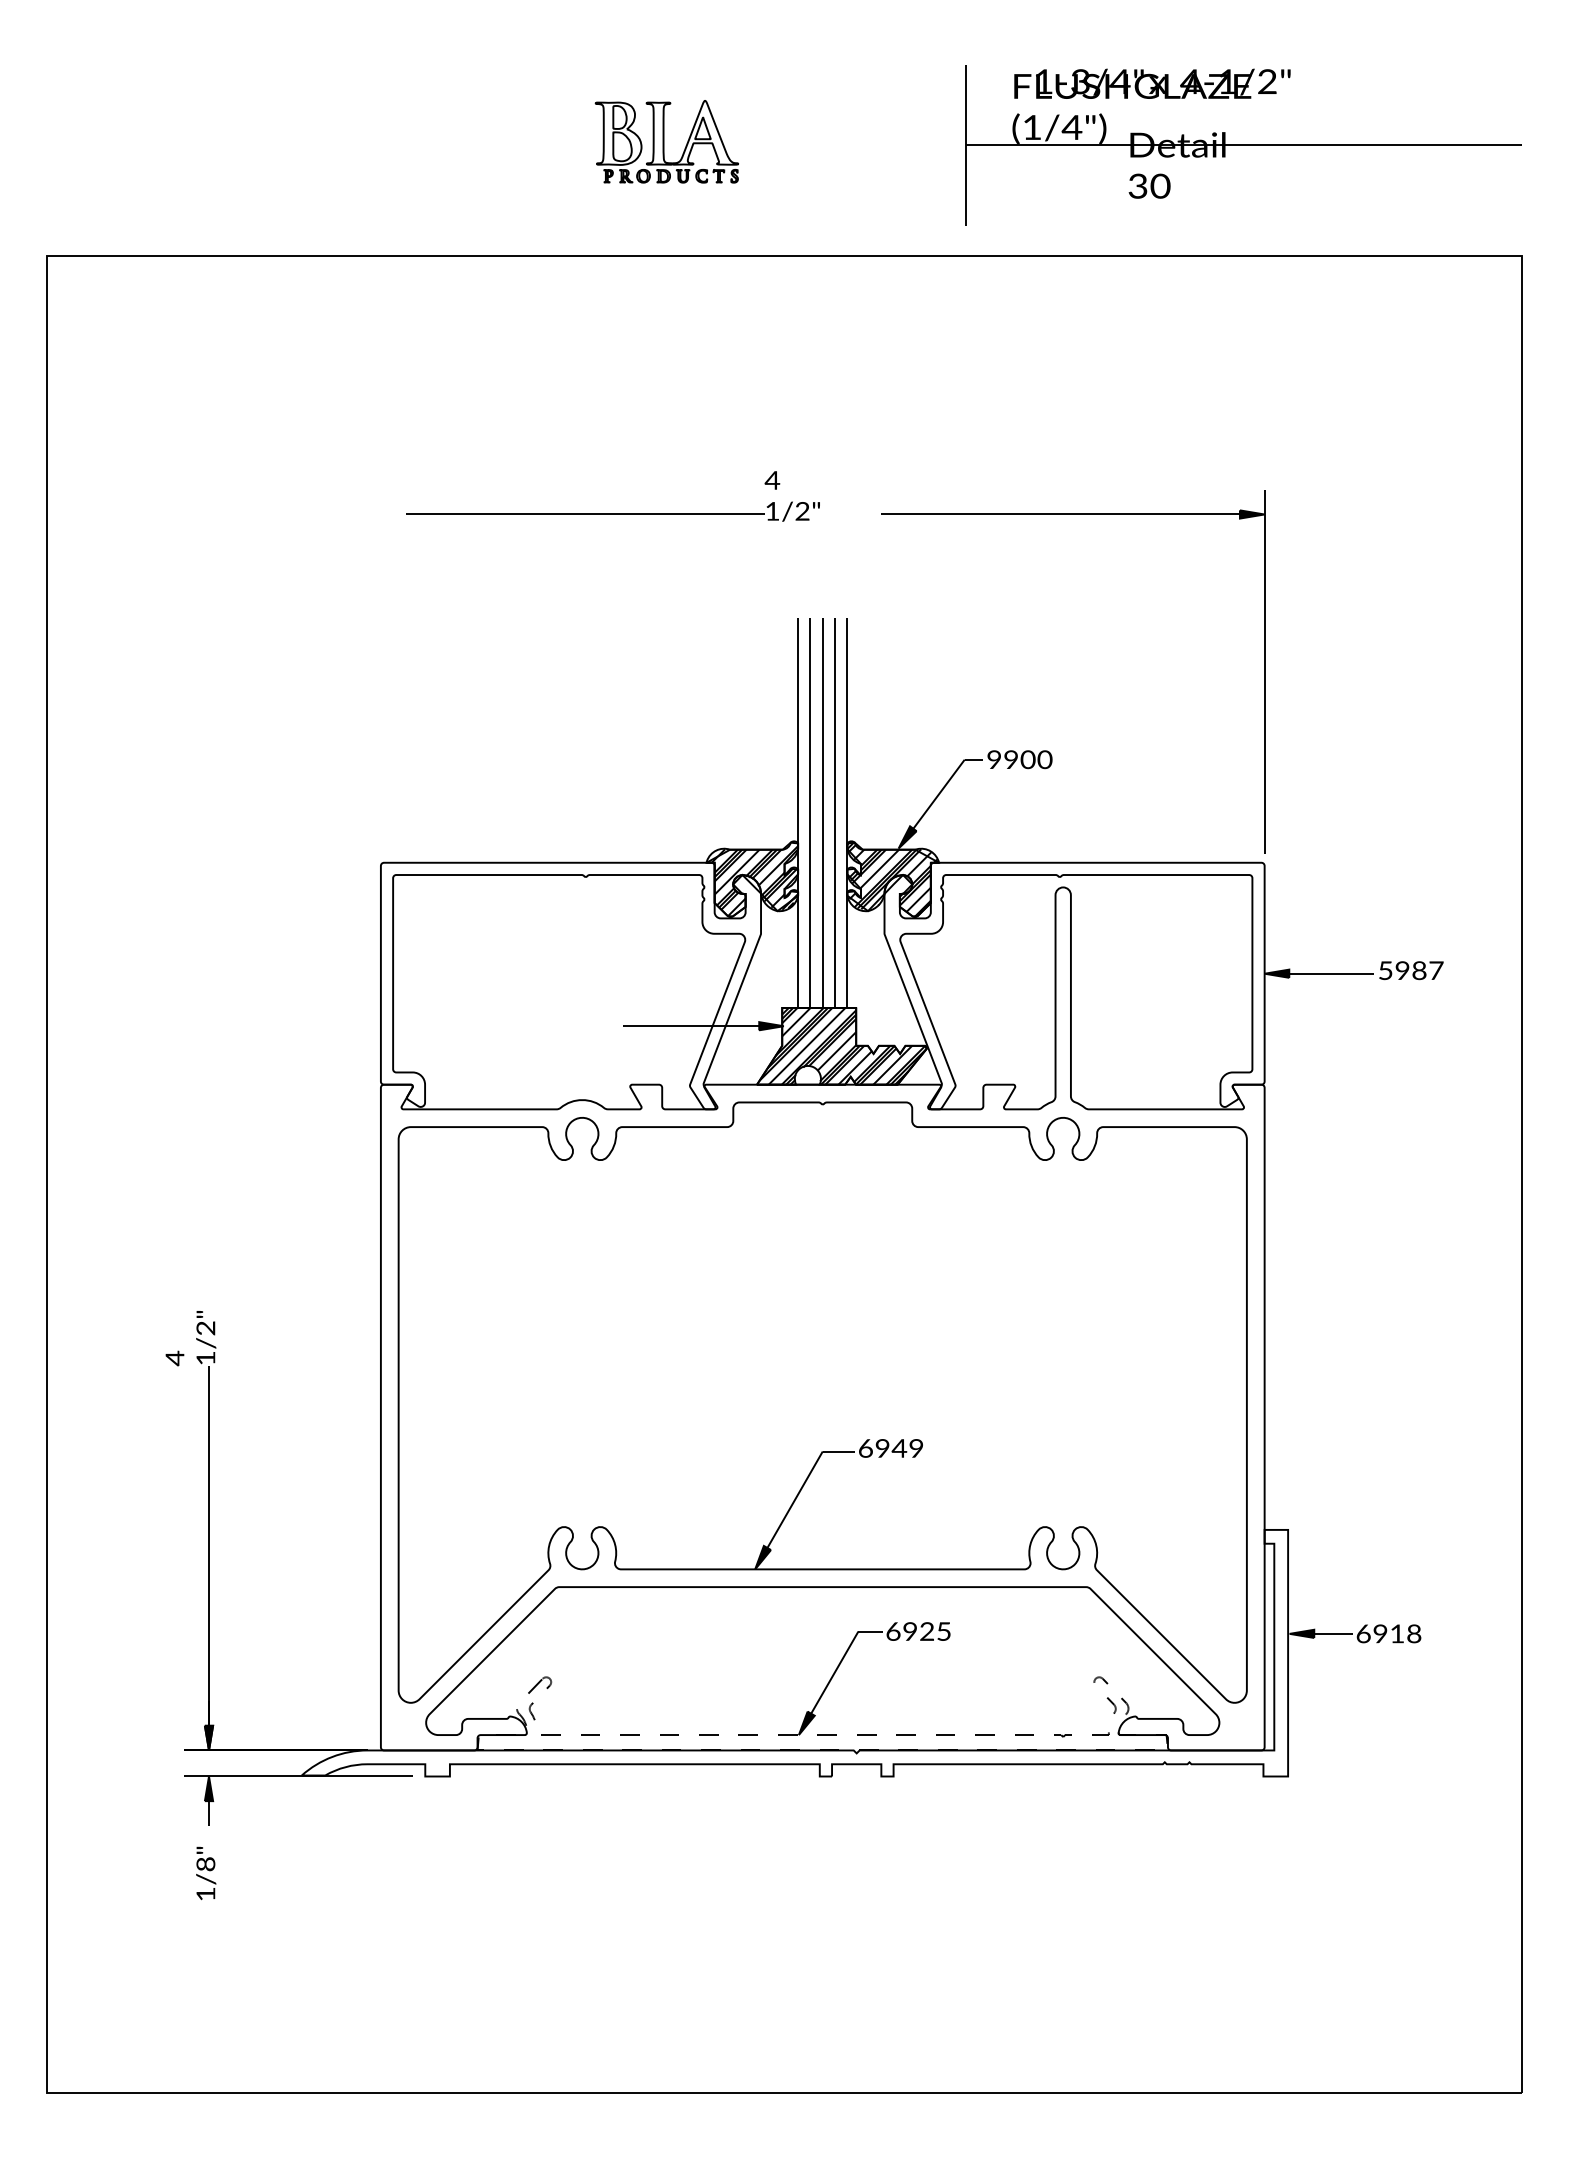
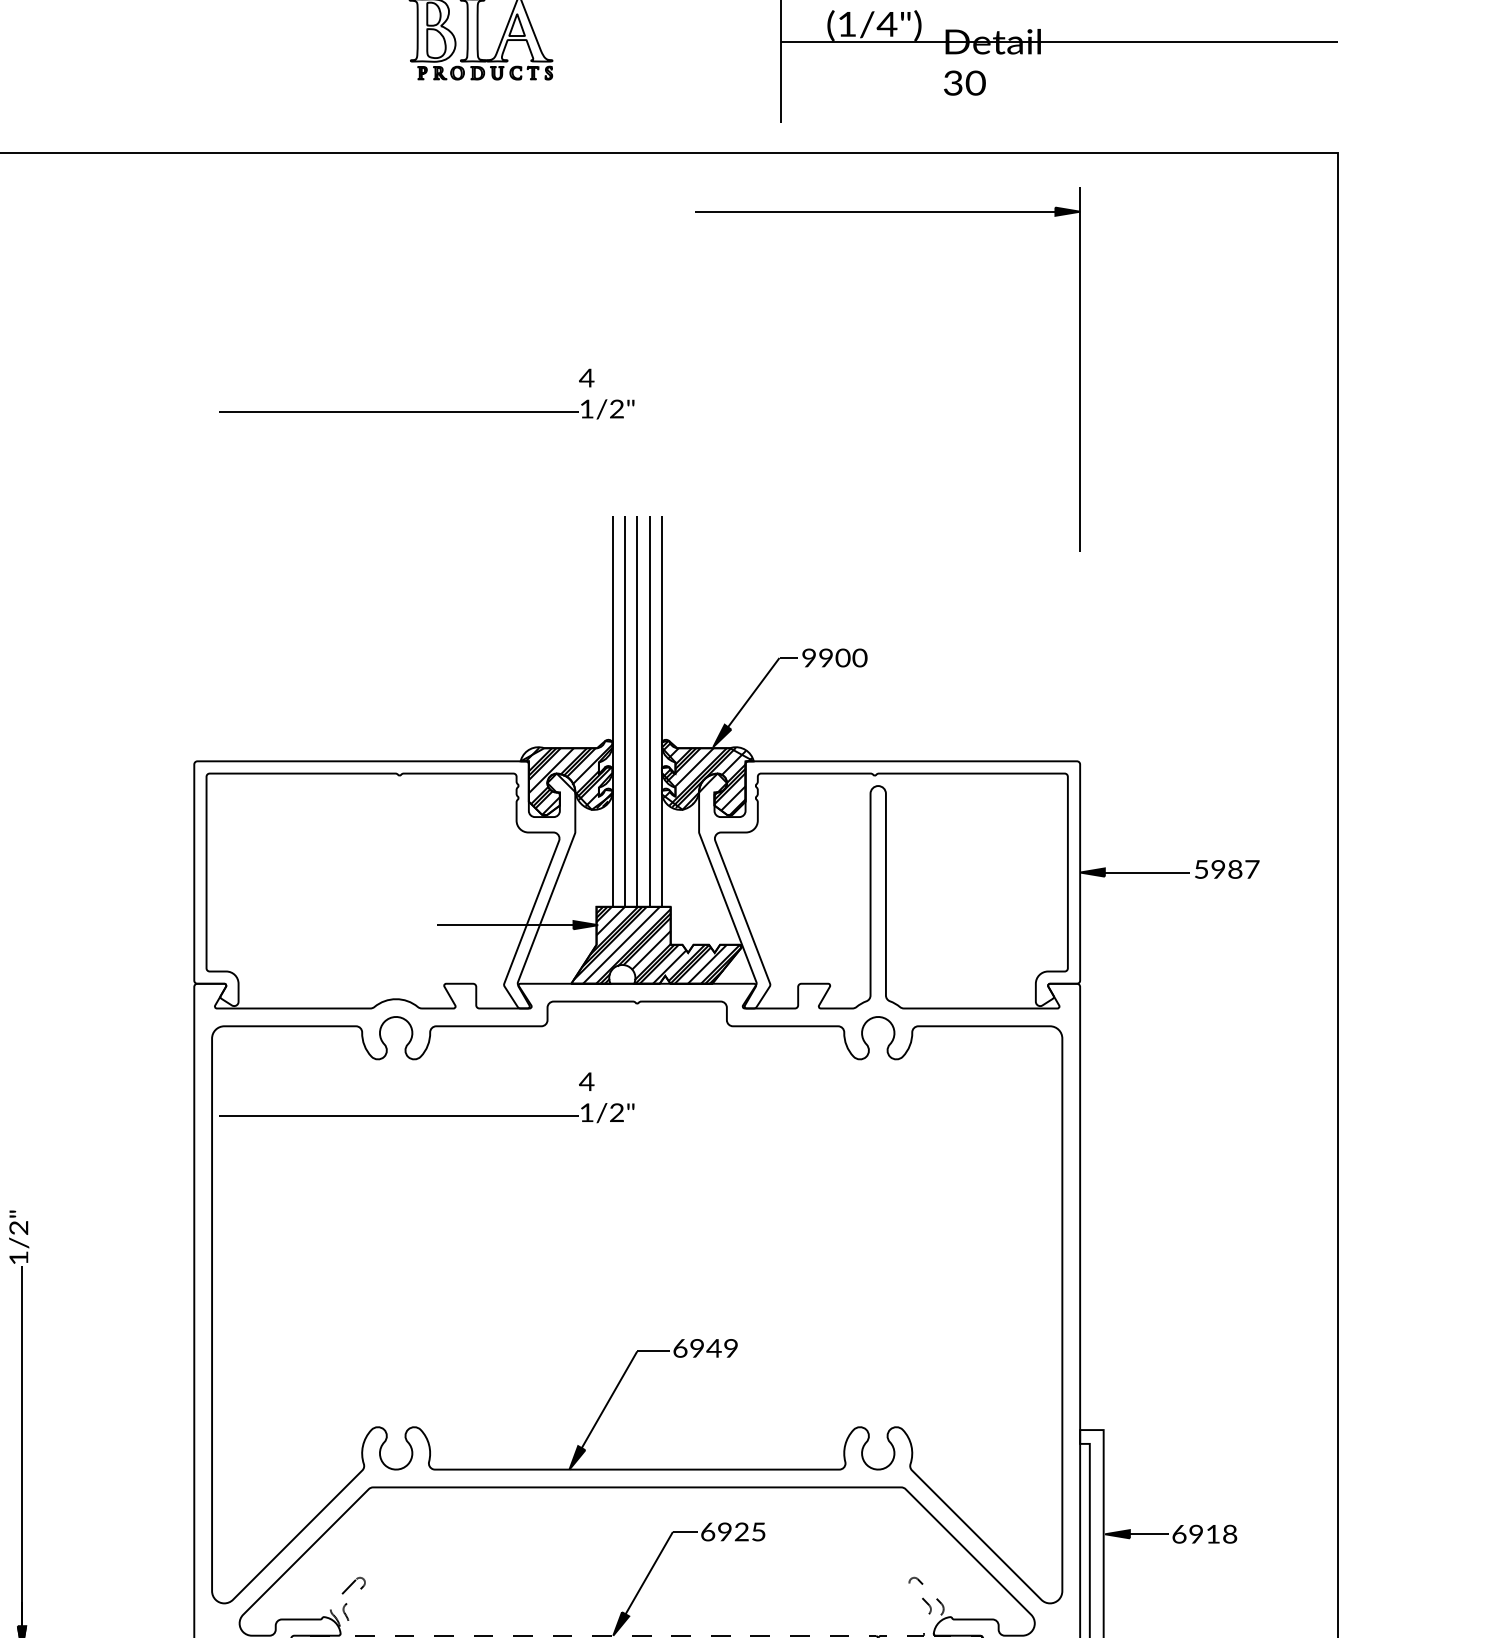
part: (1073, 514) -> (888, 211), moved
part: (612, 1215) -> (426, 1114), added

